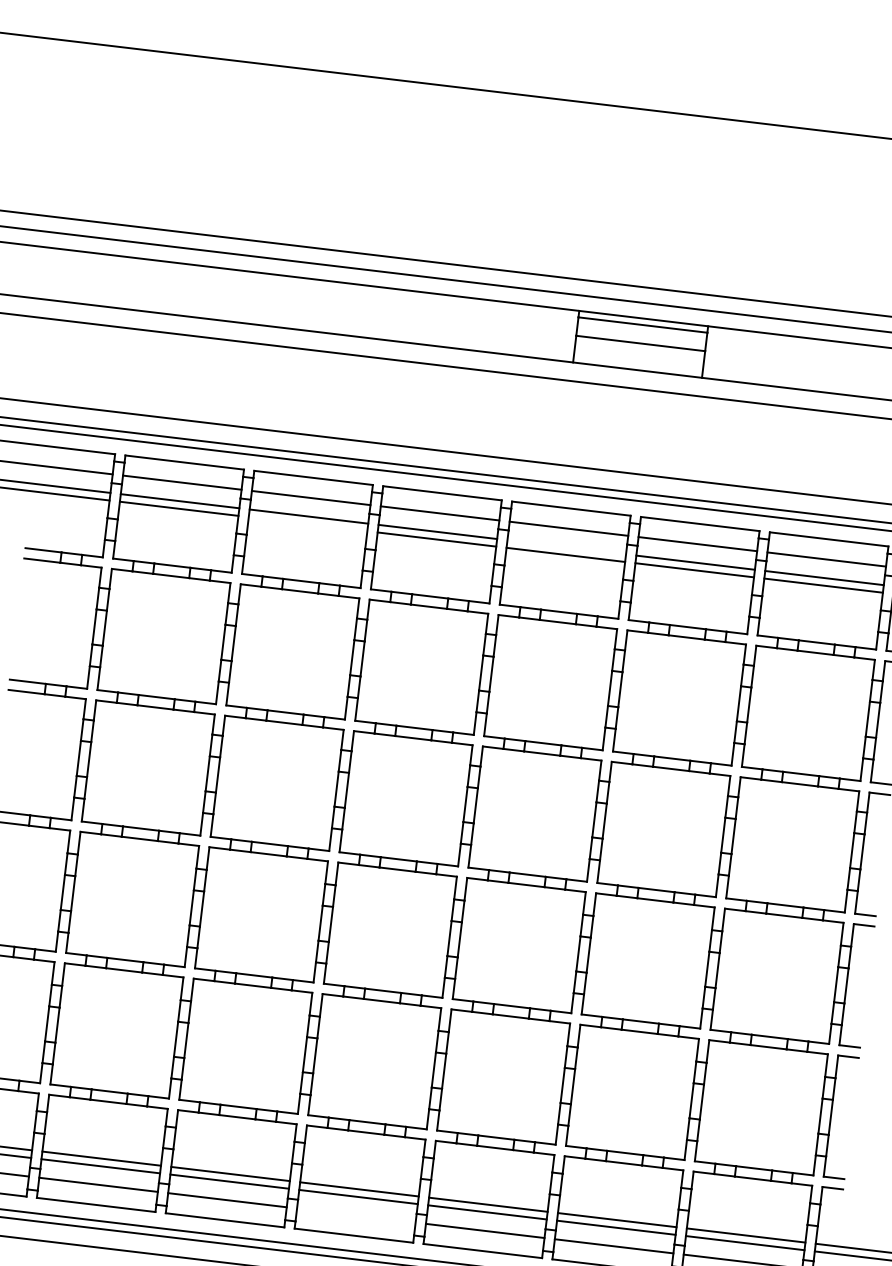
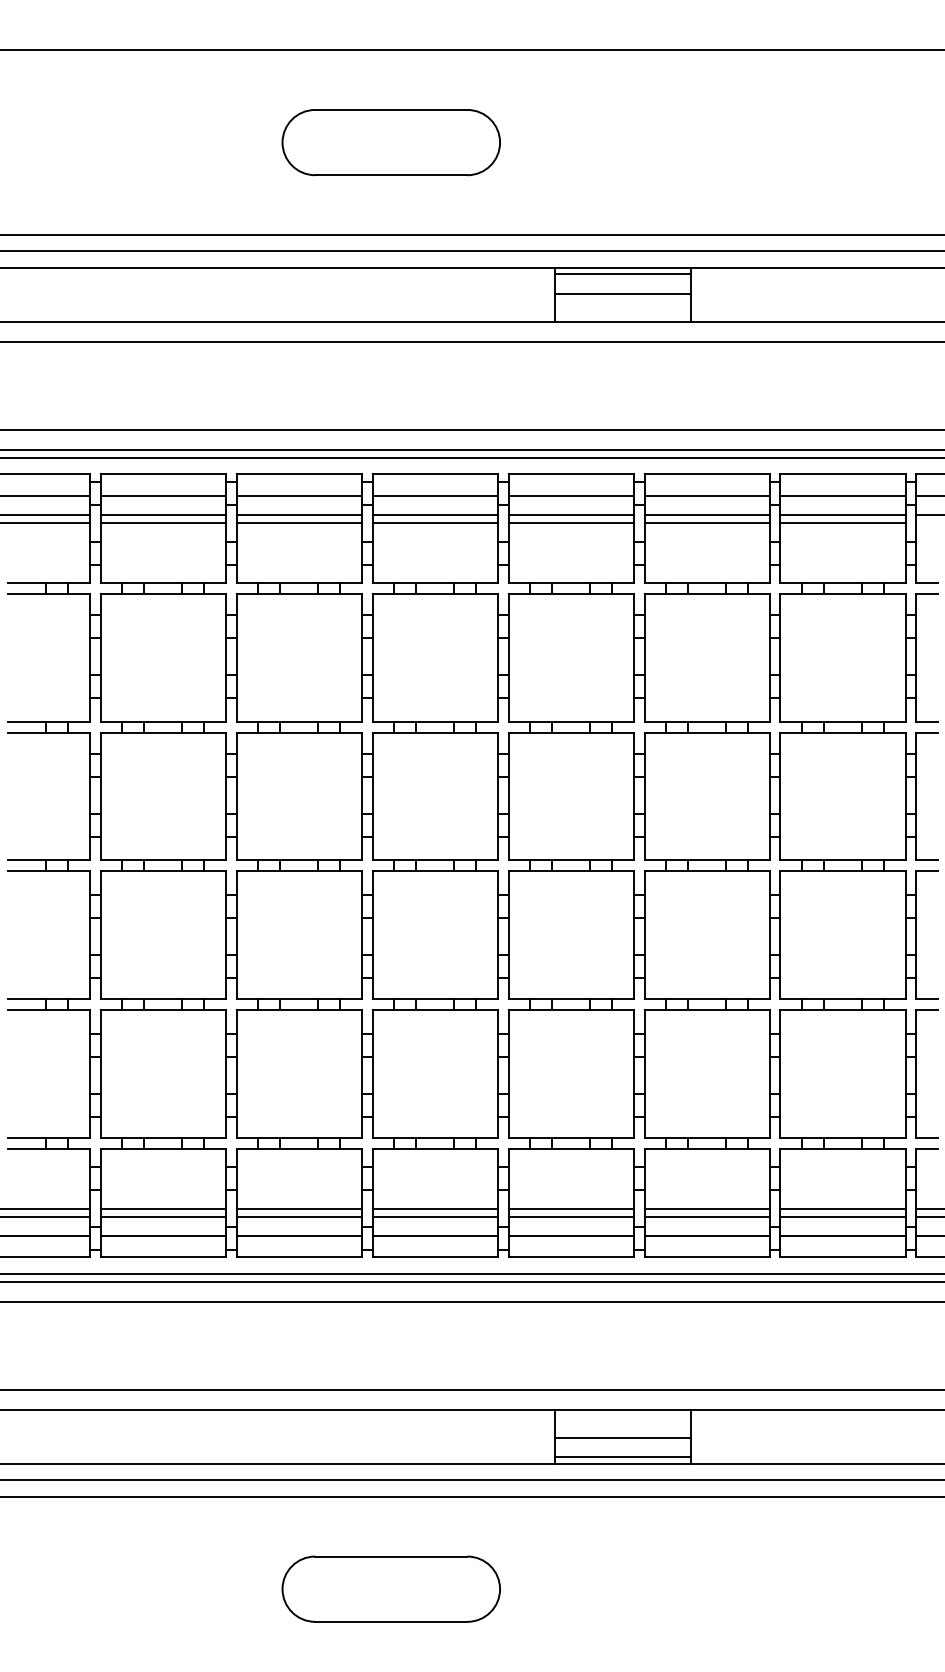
part: (437, 173) -> (390, 142), added
line: (307, 524) -> (298, 523), added
line: (566, 547) -> (570, 515), added
line: (355, 1215) -> (434, 1236), added

